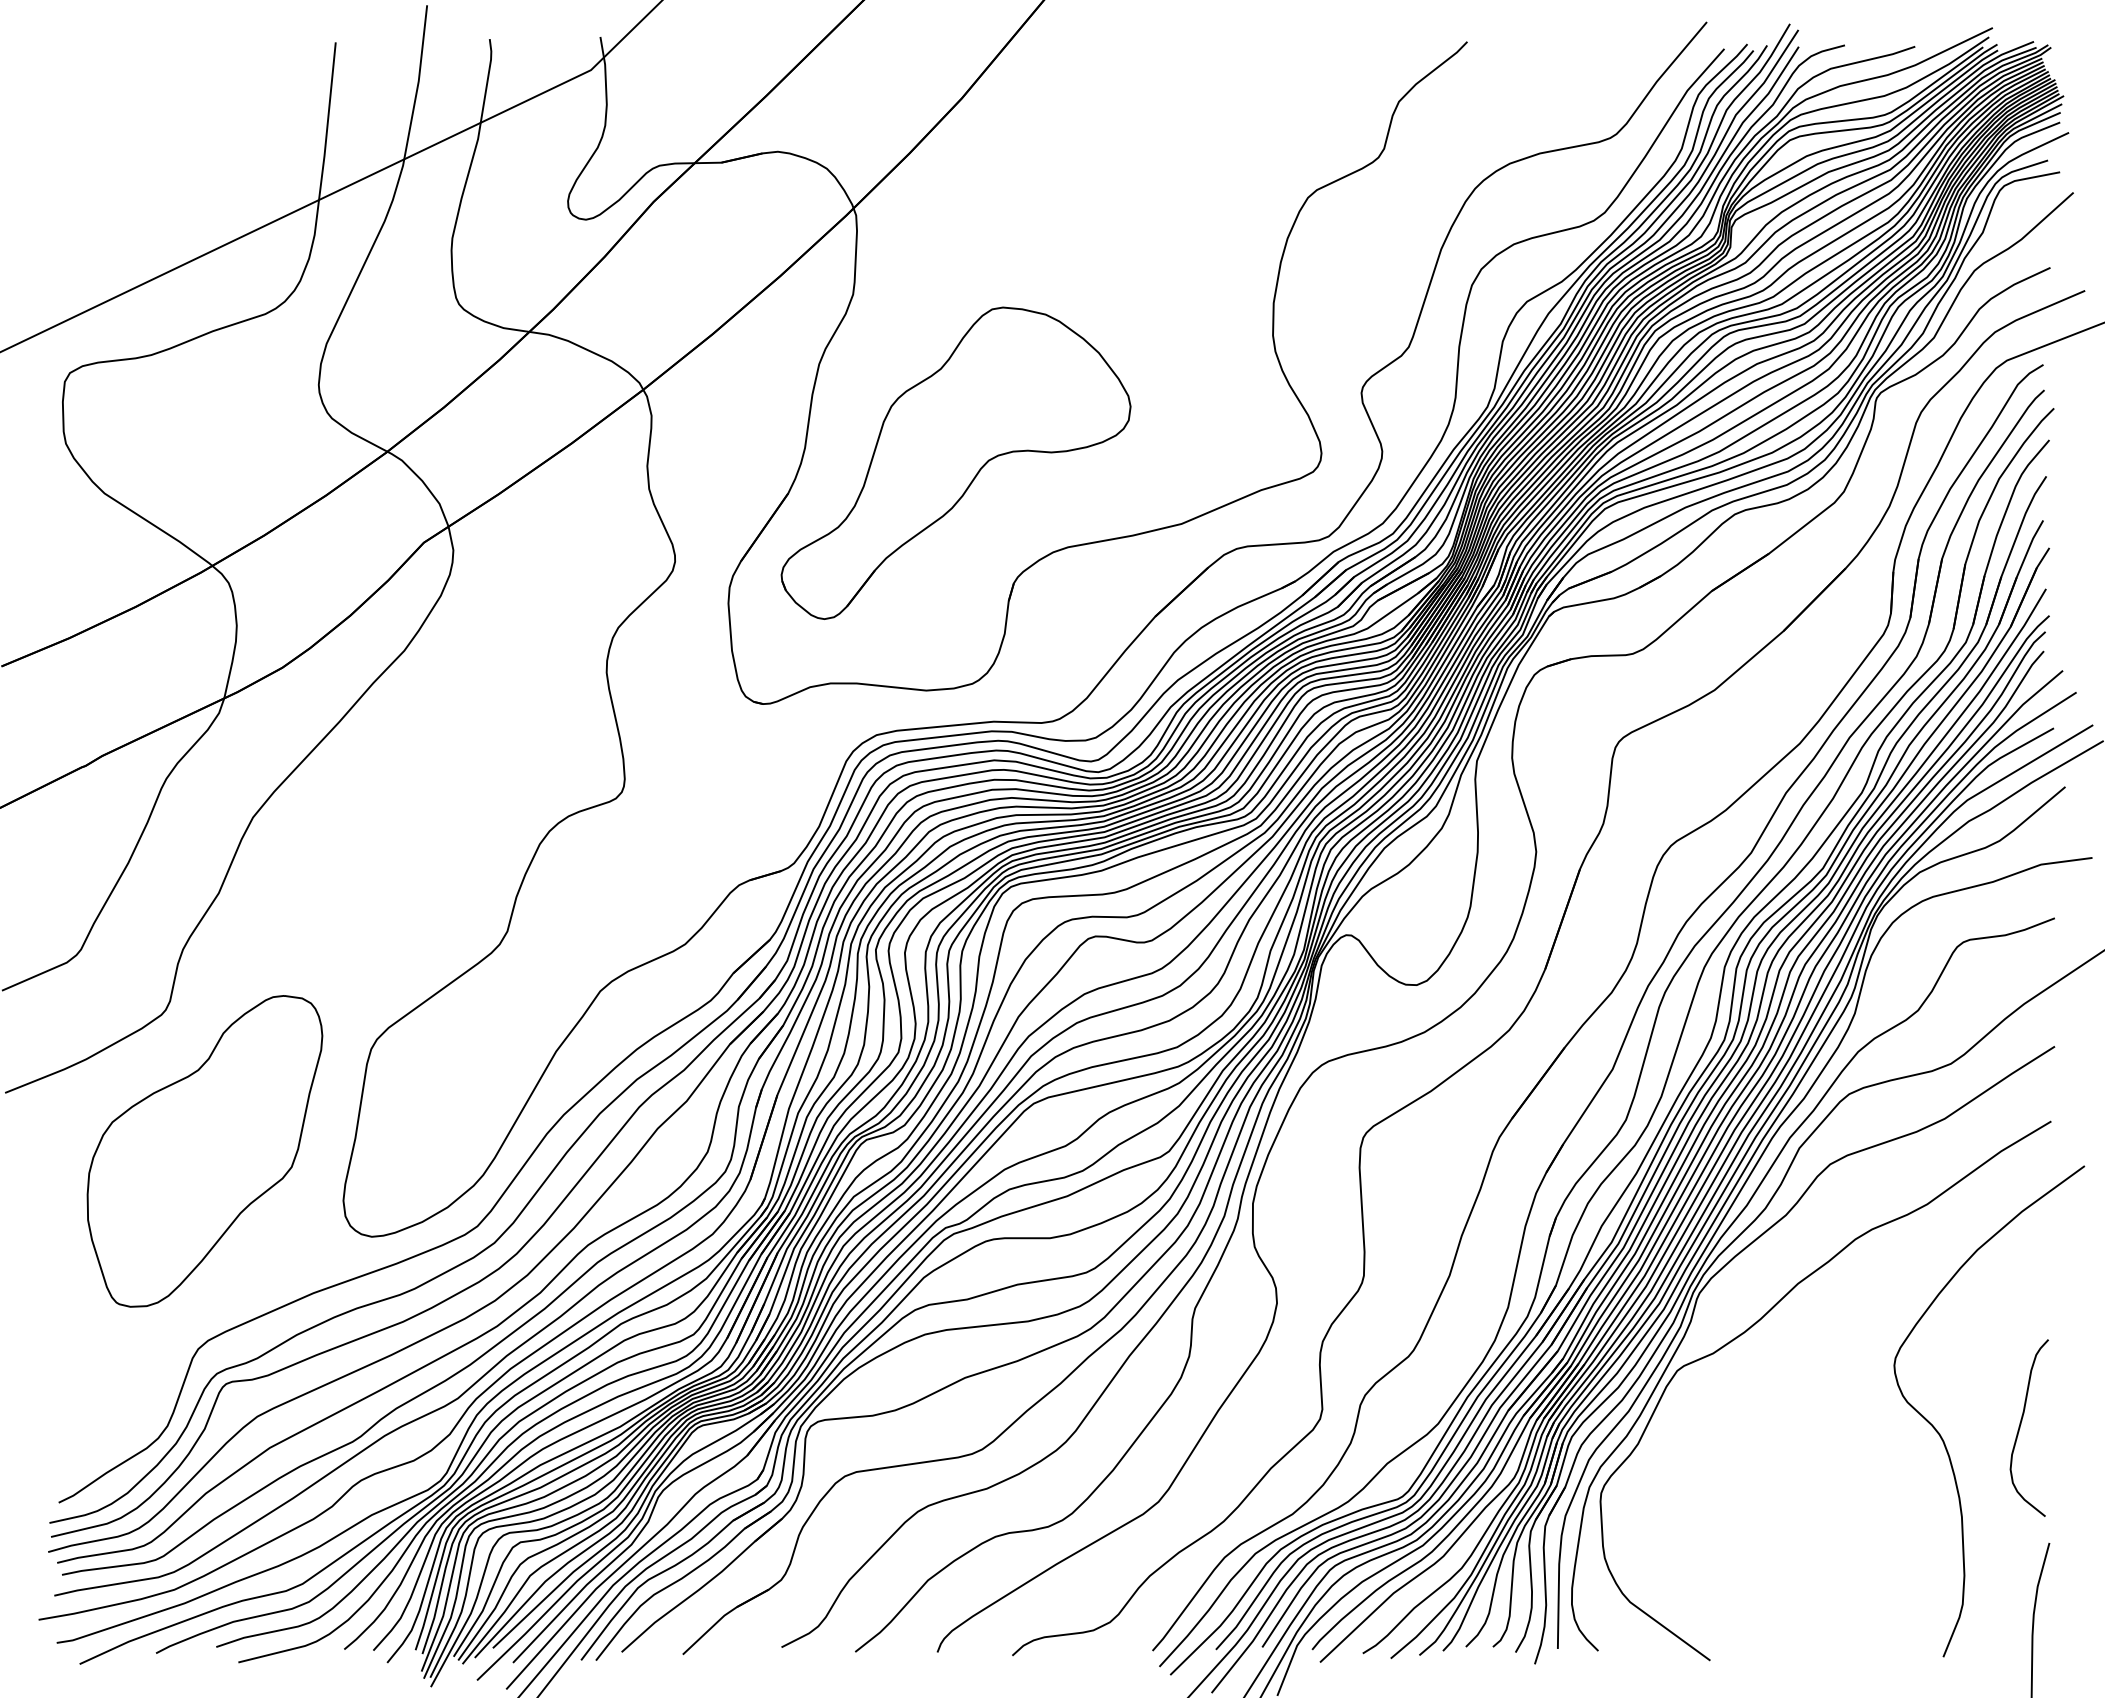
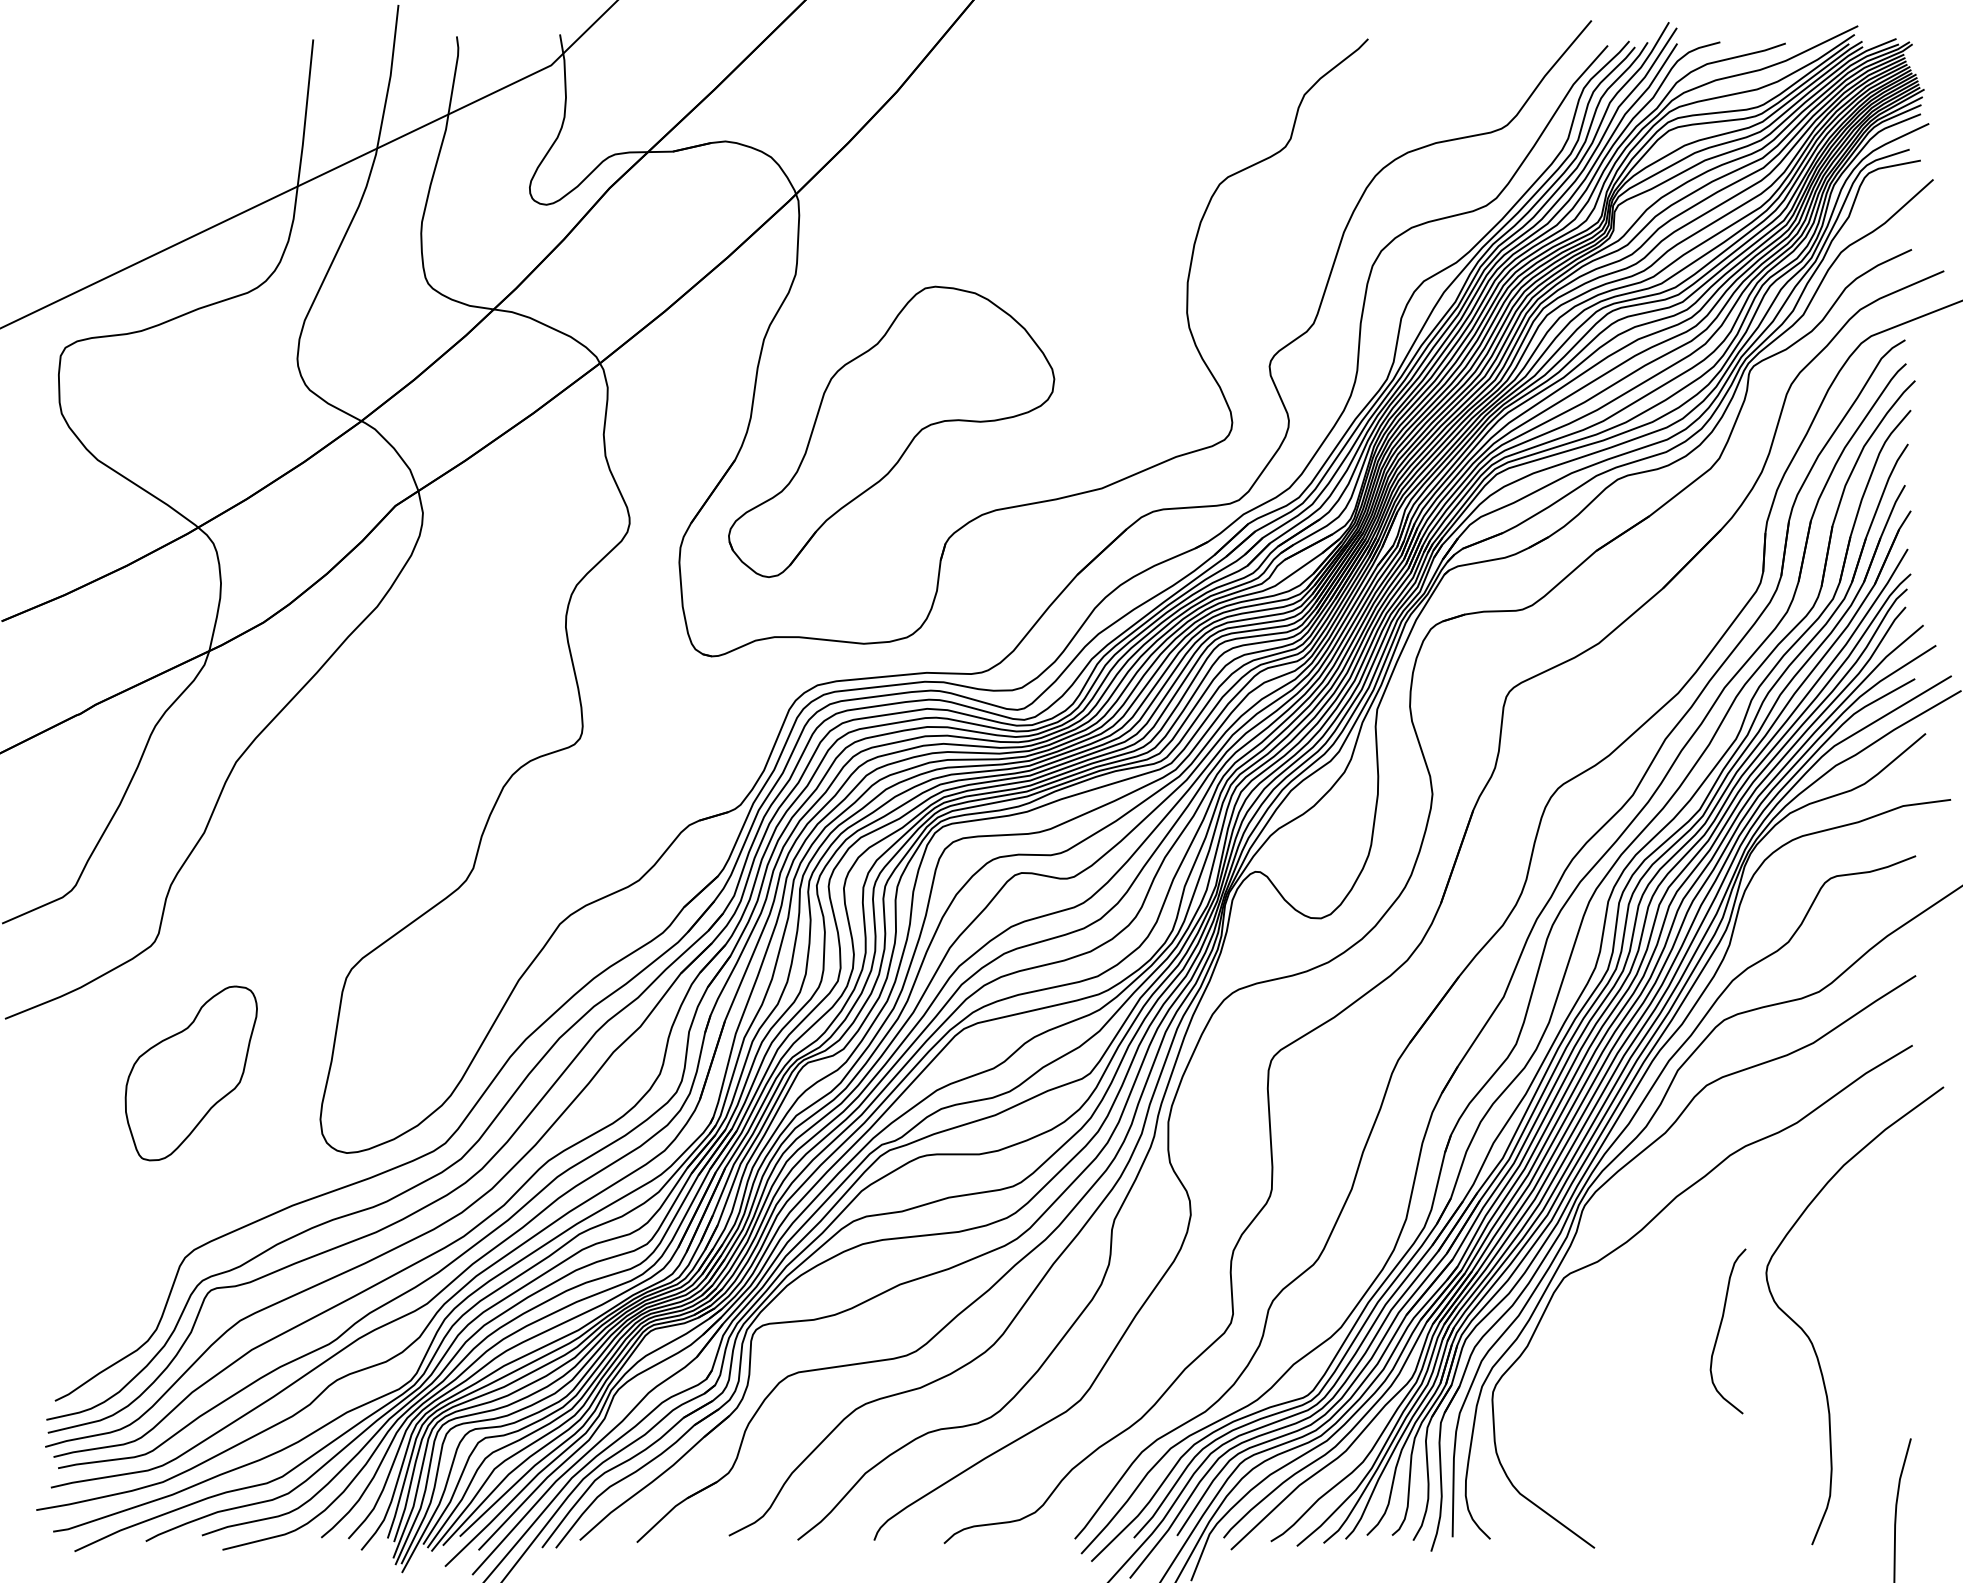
part: (204, 1151) -> (190, 1073), size x0.6
curve: (2021, 1424) -> (1720, 1328), moved

